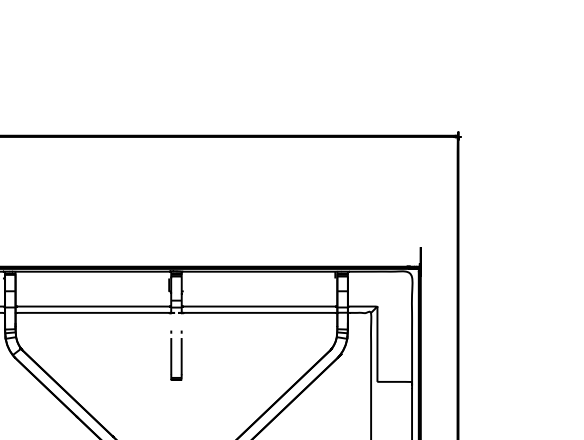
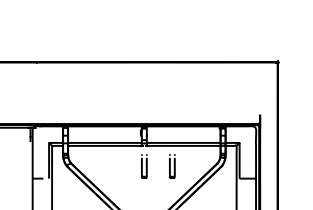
part: (233, 356) -> (171, 166), added

